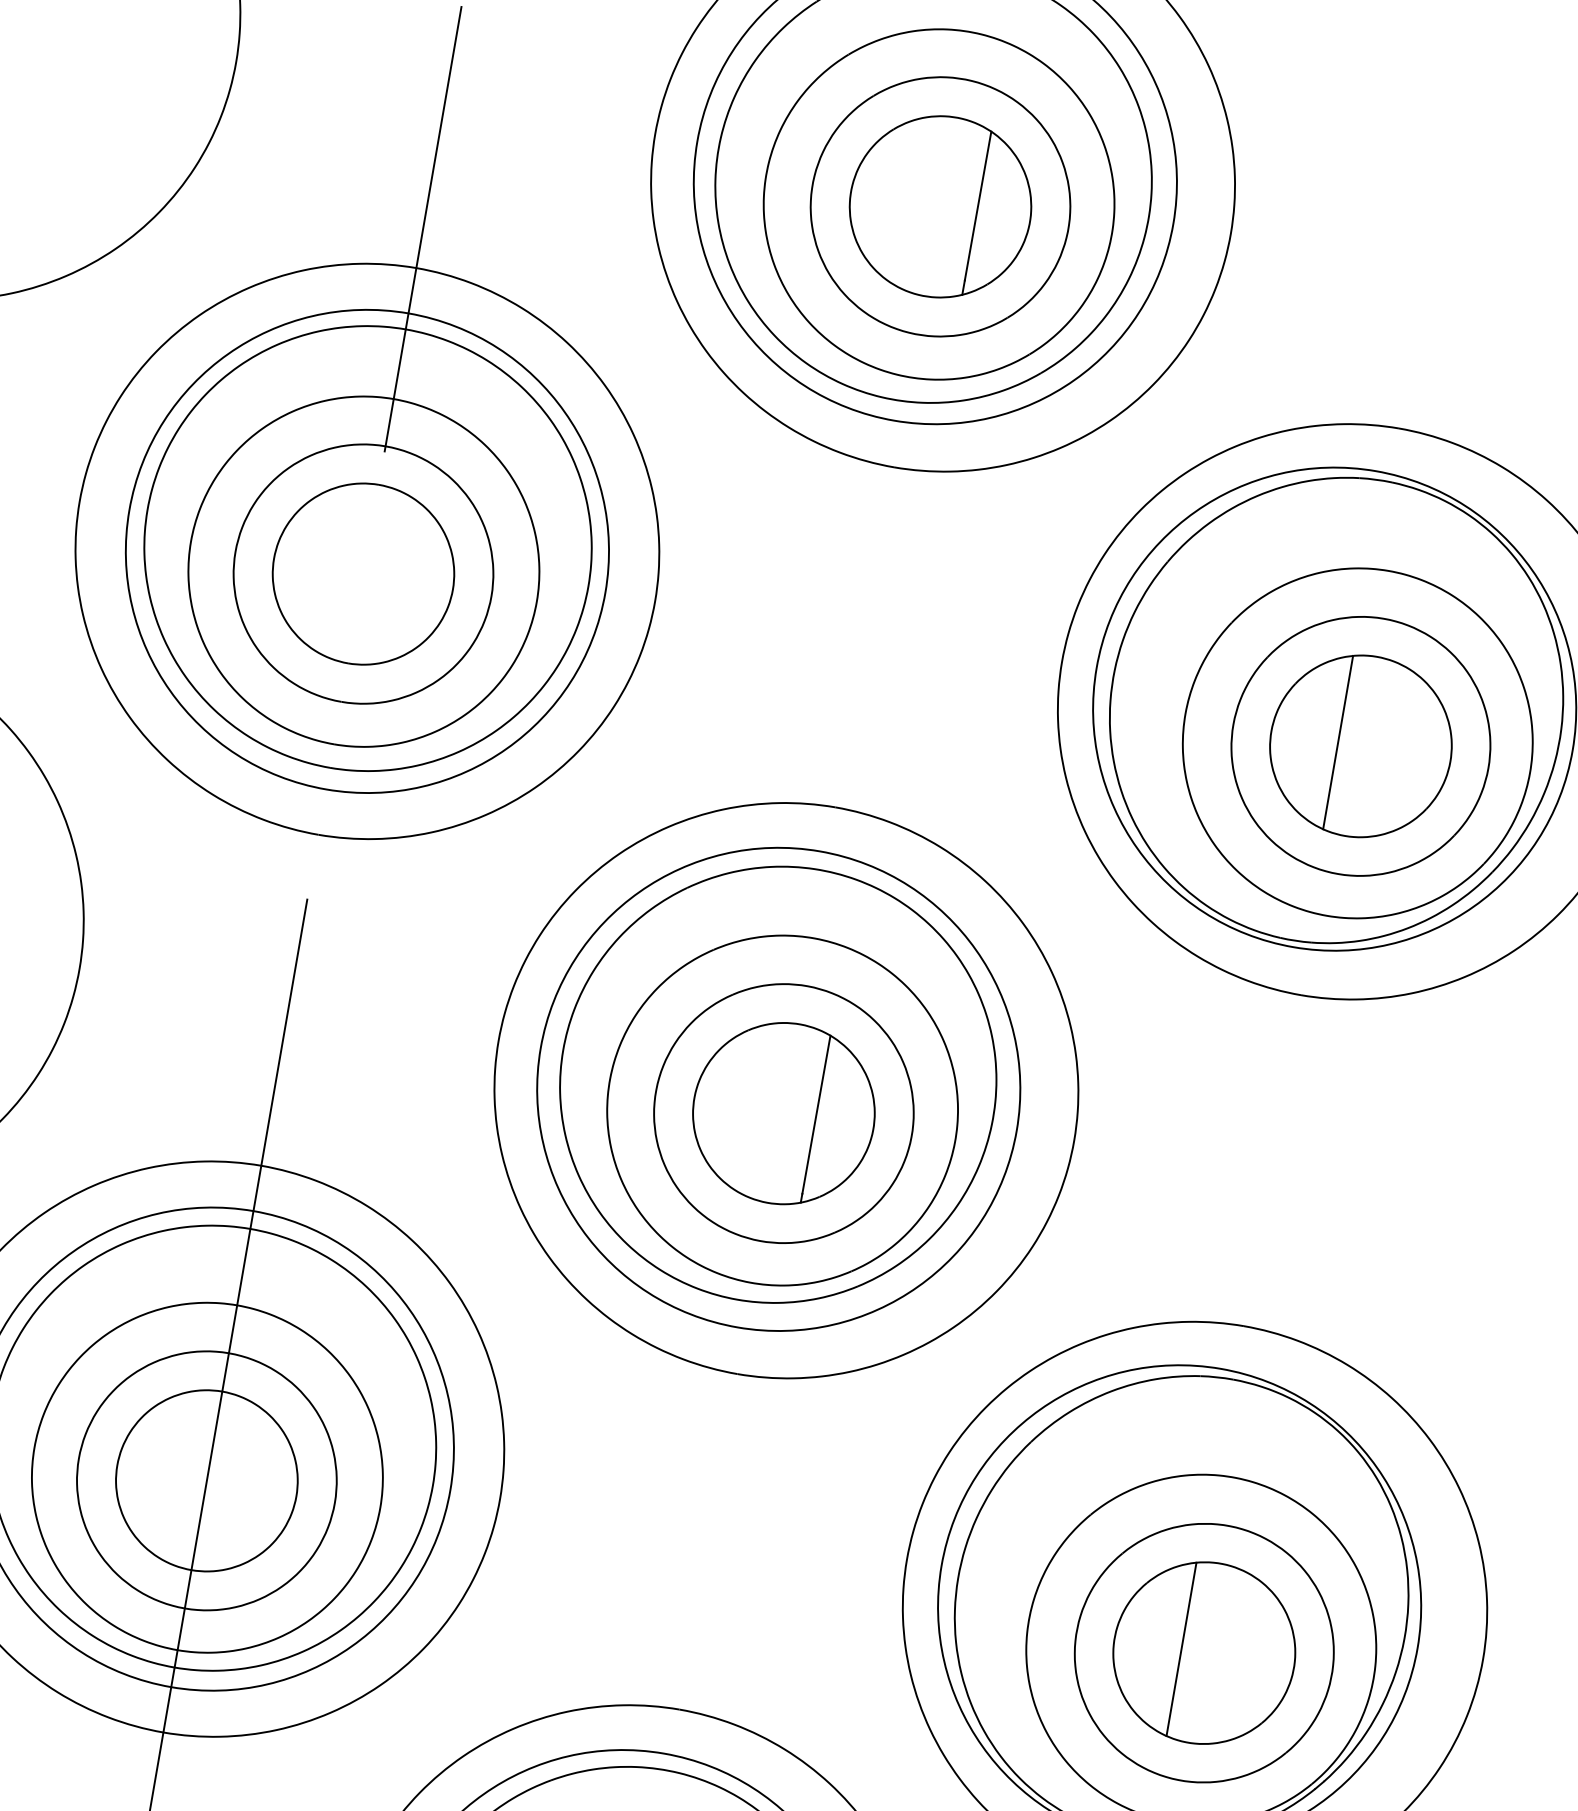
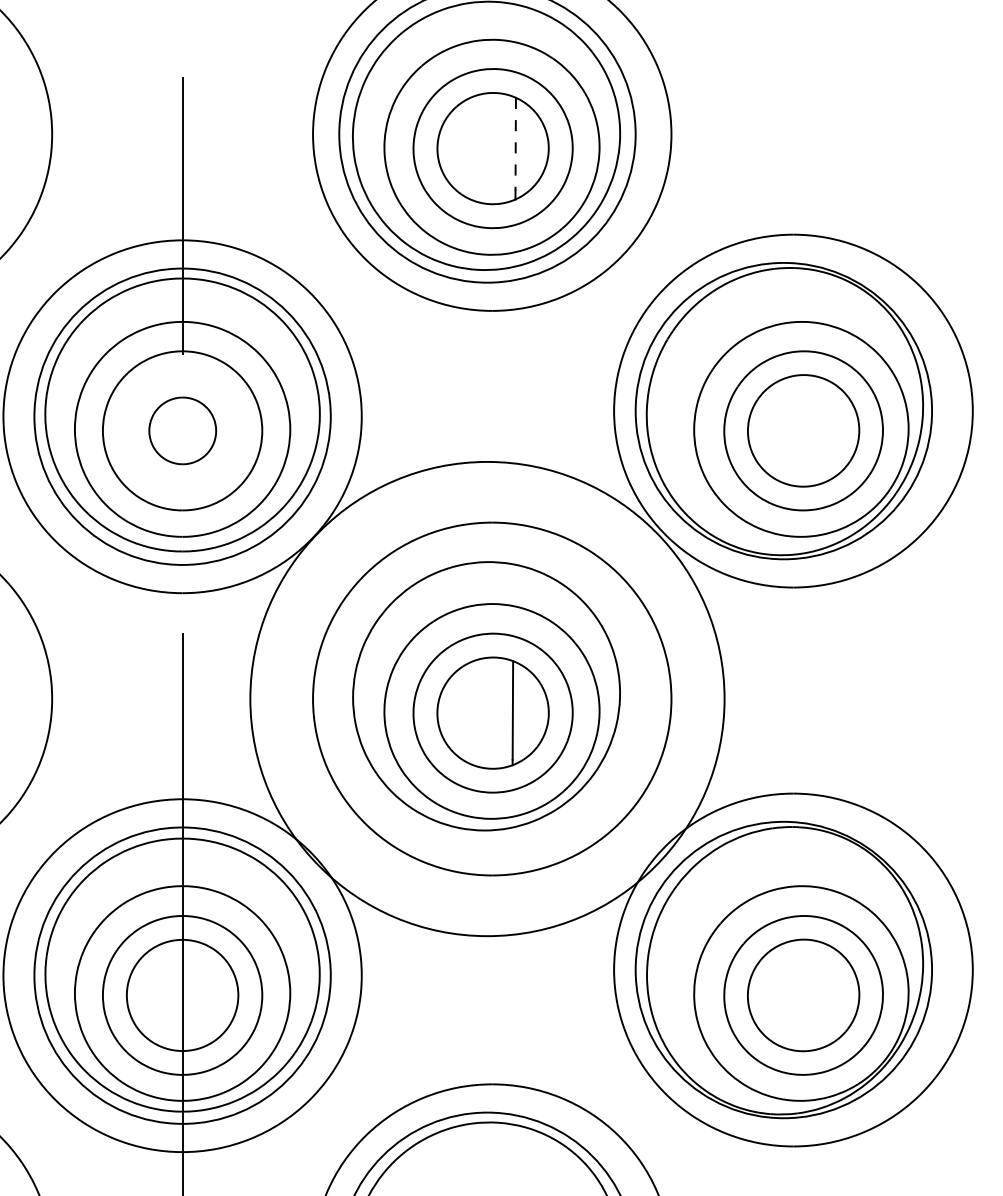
line: (977, 206) -> (515, 144), solid -> dashed
part: (363, 573) -> (182, 430), size x0.6
line: (1338, 741) -> (789, 430), removed
circle: (778, 1088) -> (487, 698), size x1.6
line: (1181, 1649) -> (789, 995), removed

